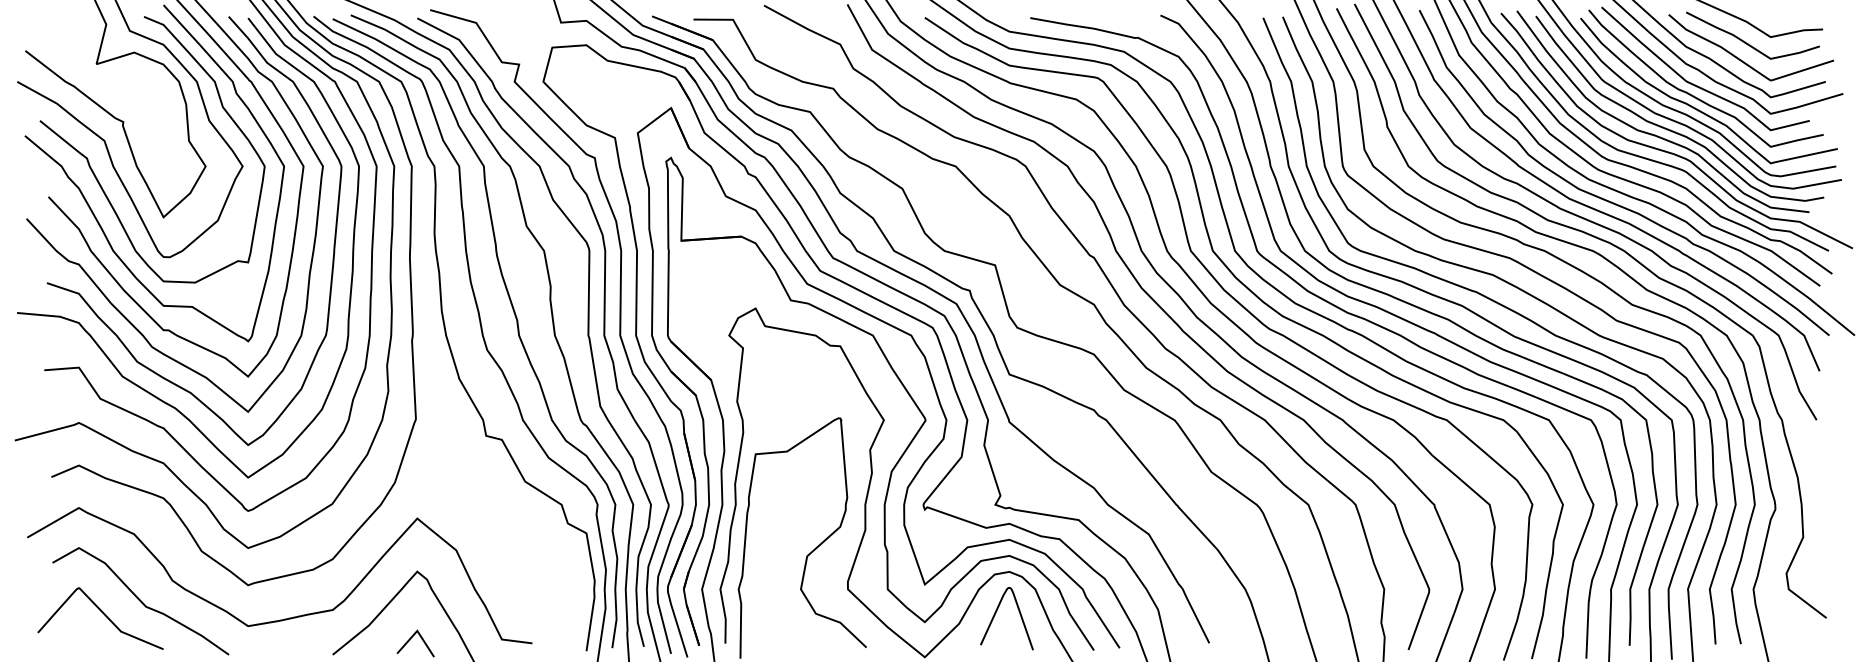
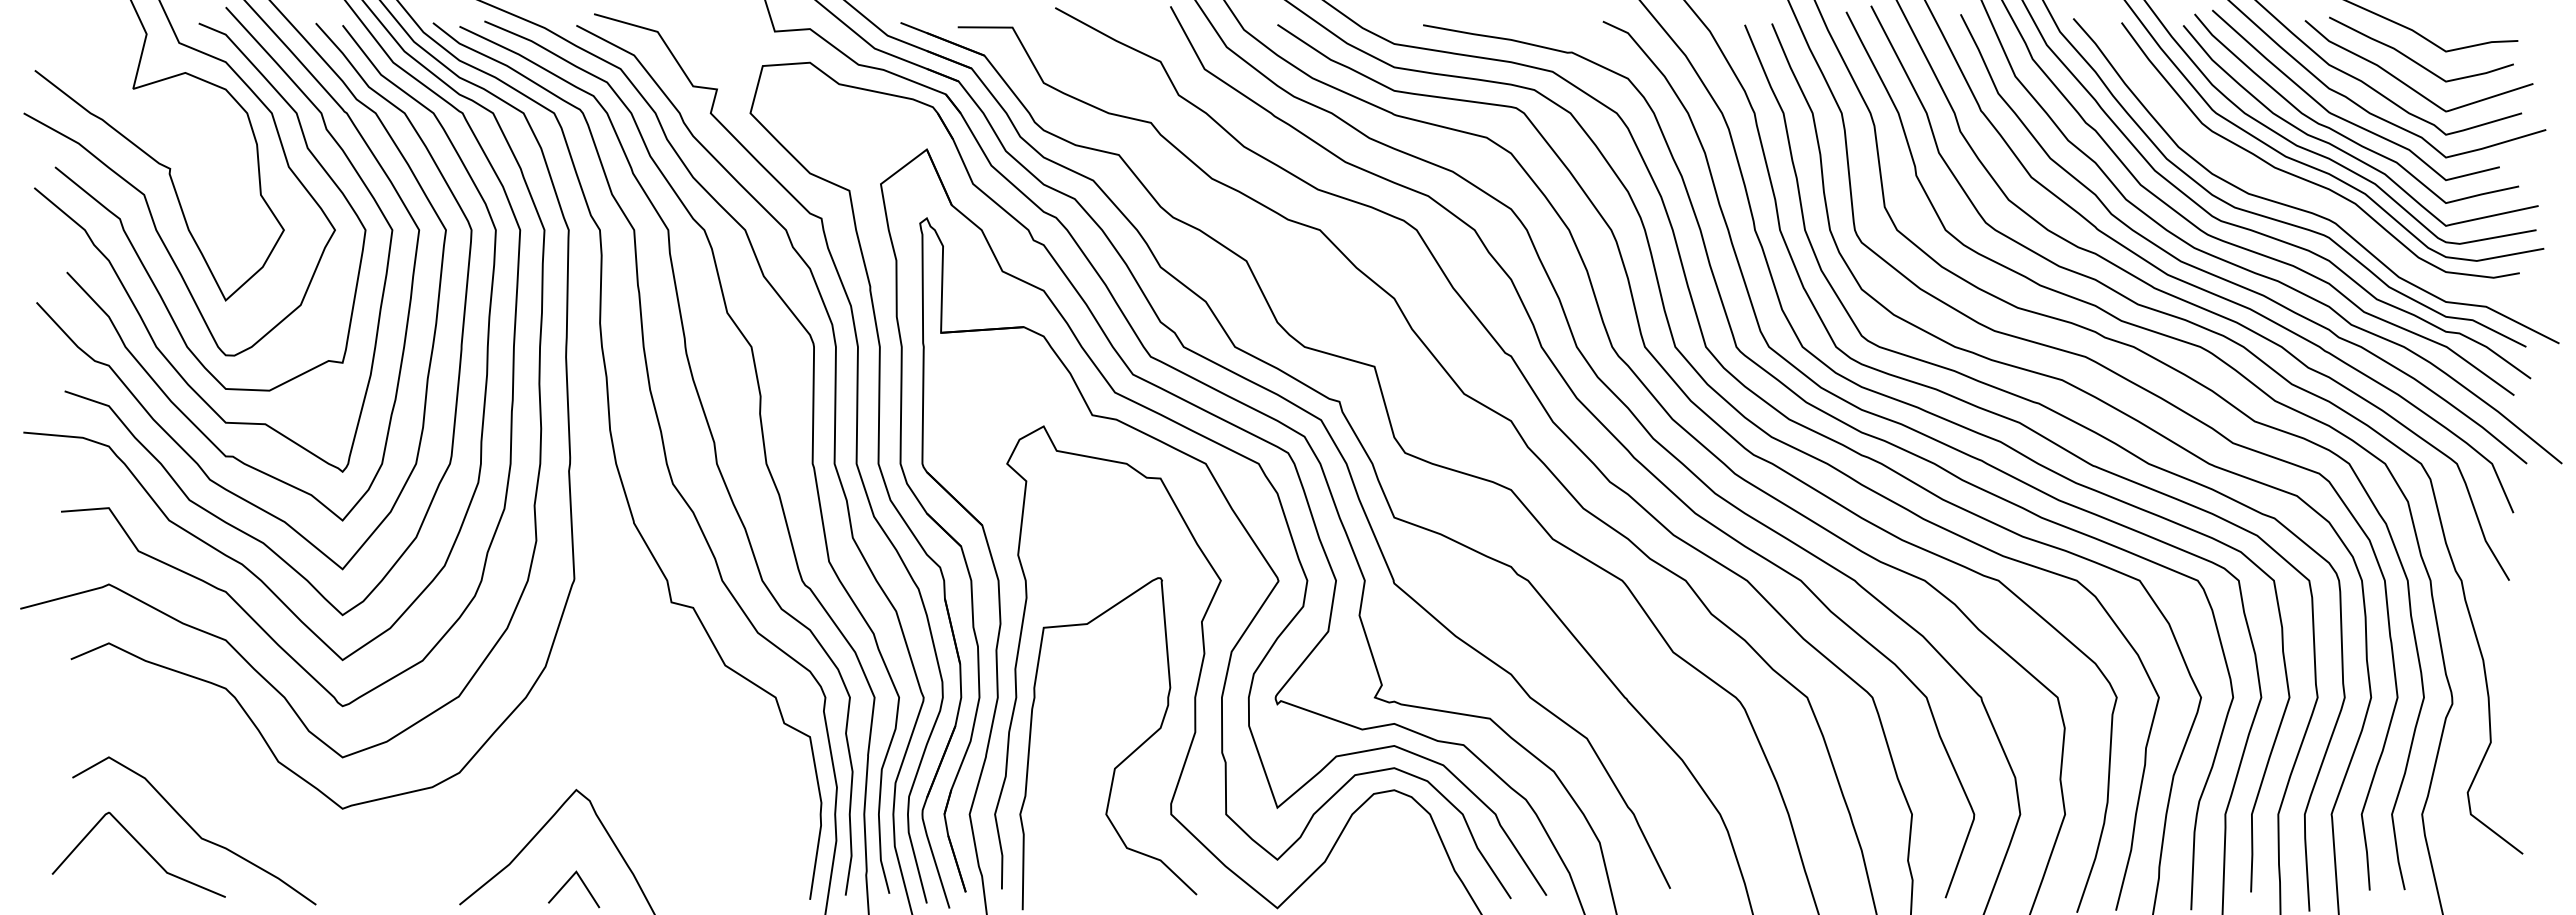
curve: (1655, 134) -> (2286, 186), removed
curve: (996, 612) -> (1376, 846), removed
curve: (290, 617) -> (400, 853), removed

